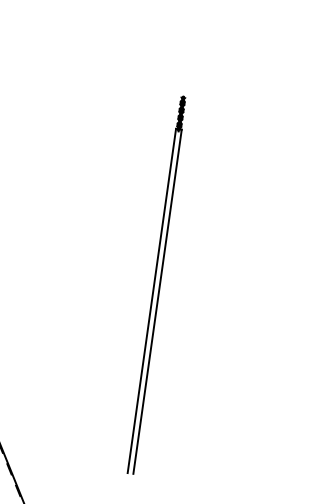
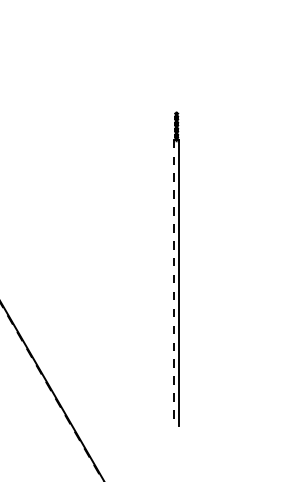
line: (152, 301) -> (174, 283), solid -> dashed

